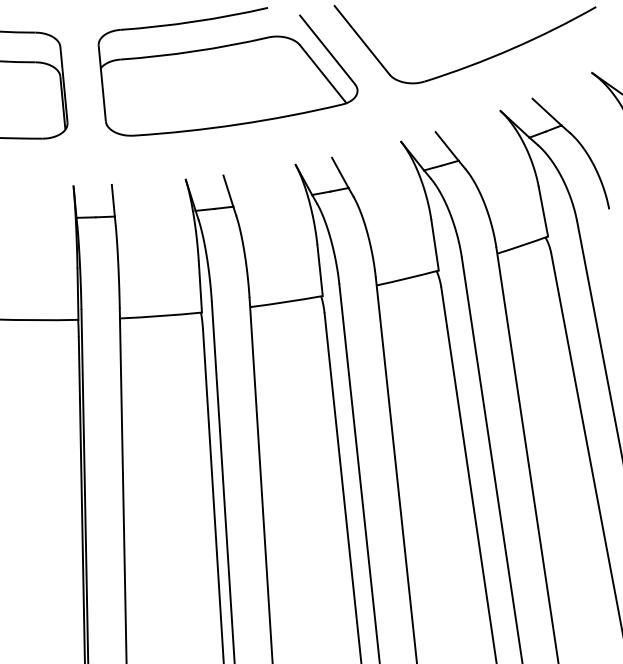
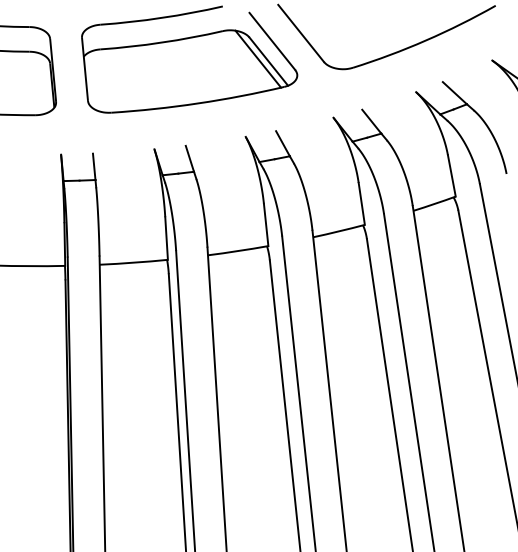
line: (310, 70) -> (258, 58), added

